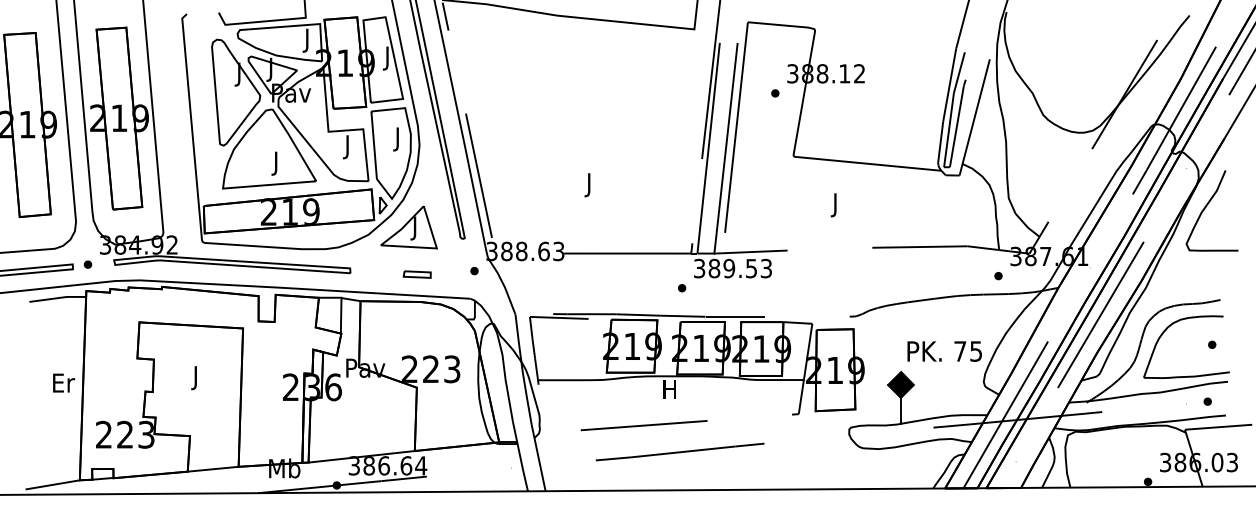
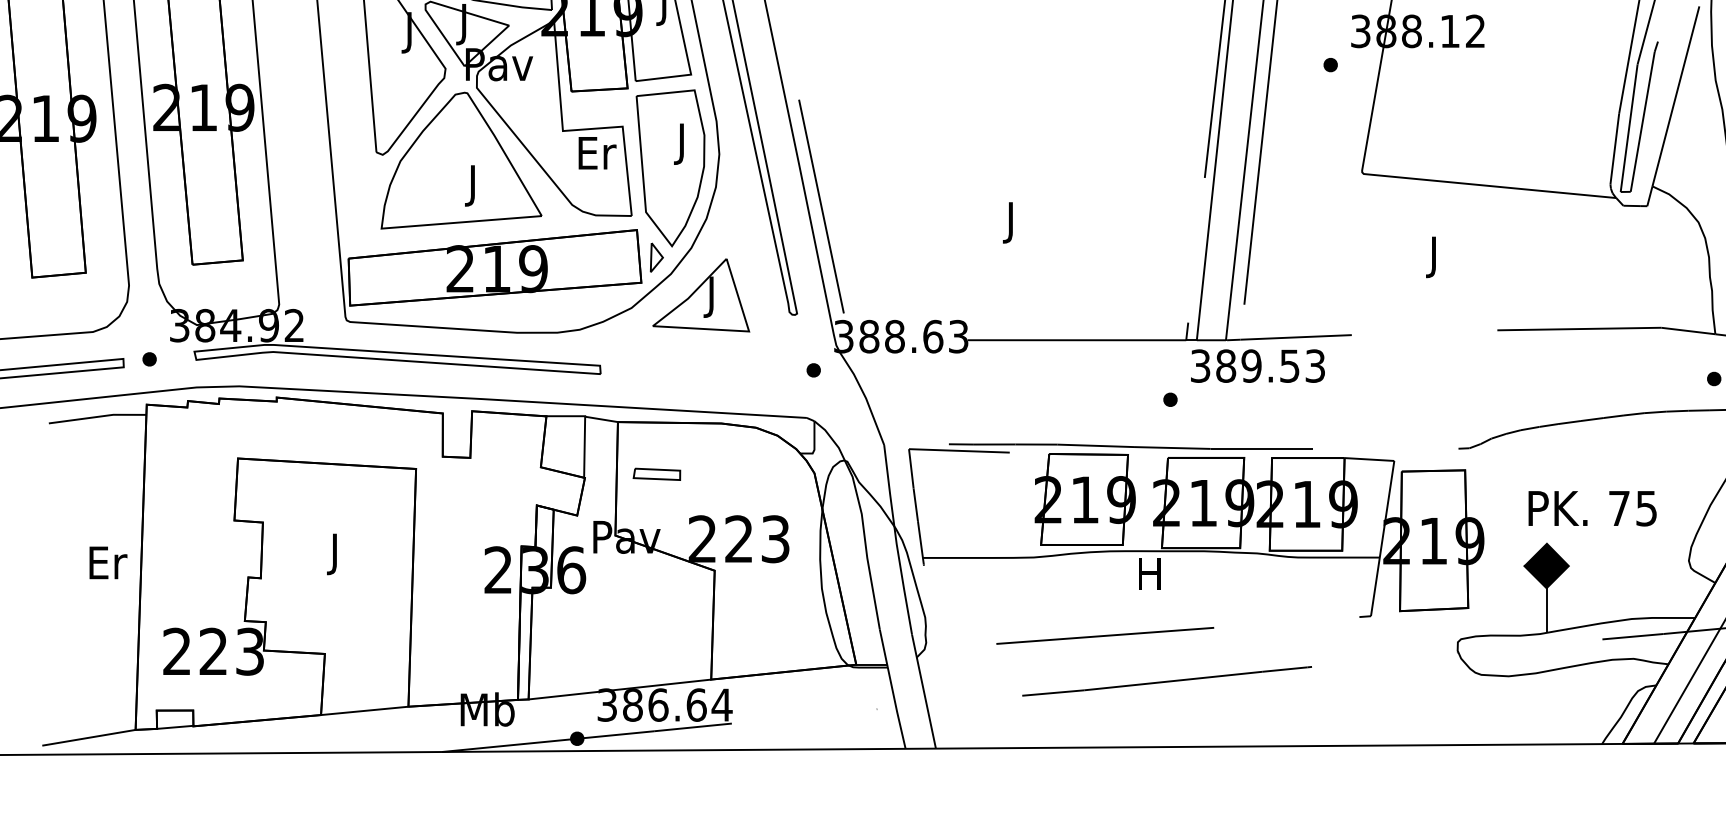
text: (348, 147) -> (597, 158), J -> Er
part: (416, 274) -> (655, 474), moved
text: (944, 351) -> (1592, 508), moved

